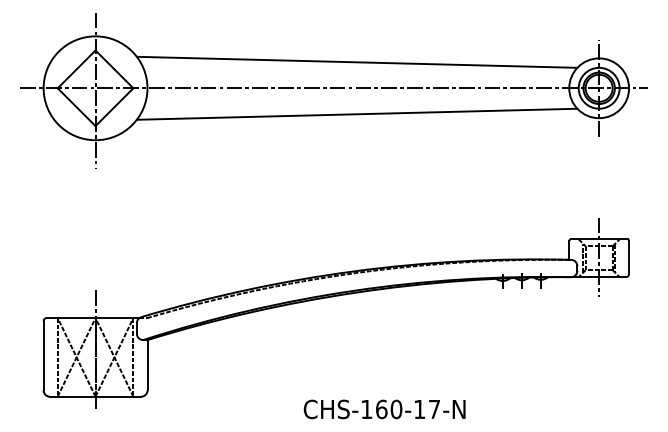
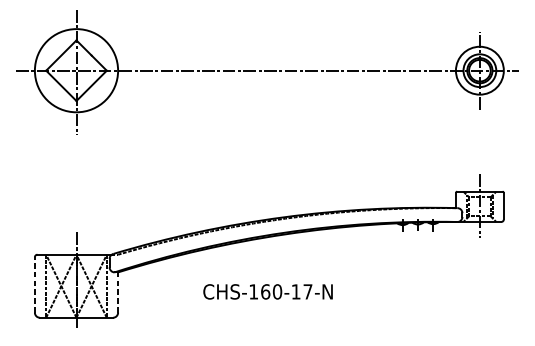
line: (356, 61) -> (285, 49), removed
line: (356, 113) -> (285, 90), removed
line: (43, 355) -> (34, 284), solid -> dashed
line: (147, 364) -> (118, 291), solid -> dashed
text: (384, 409) -> (267, 291), moved

